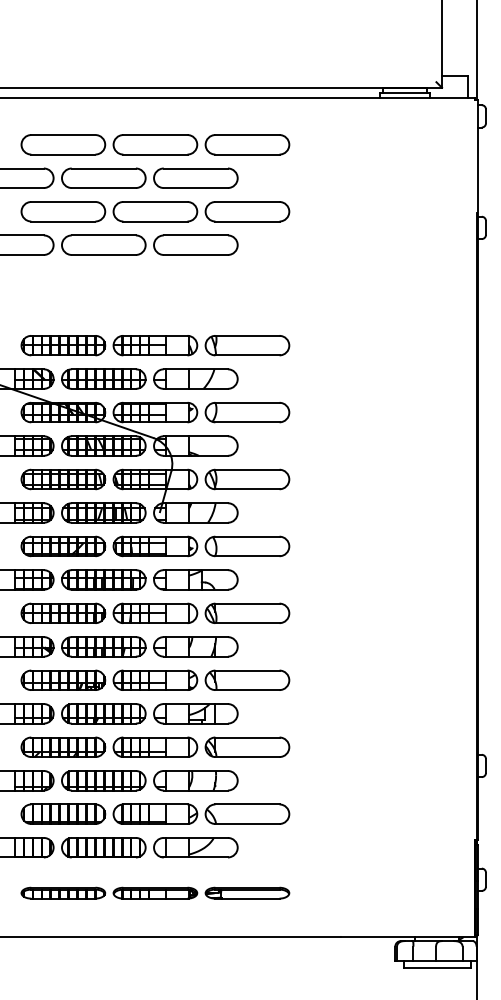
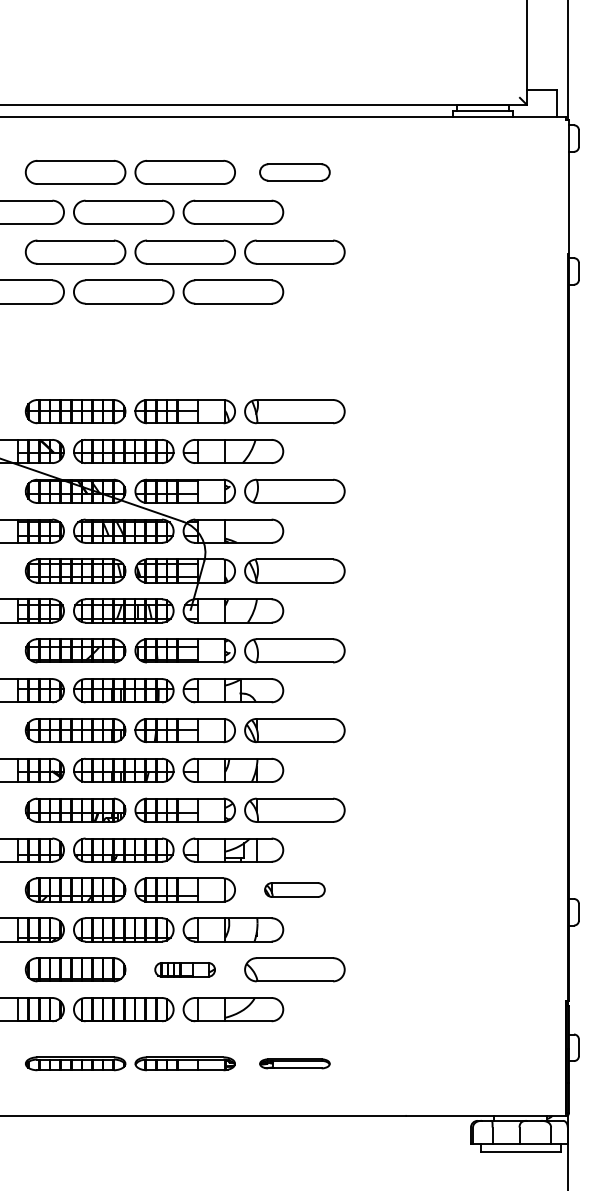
part: (247, 144) -> (294, 172), size x0.7
part: (247, 746) -> (294, 889), size x0.6
part: (154, 814) -> (184, 969), size x0.6
part: (247, 892) -> (294, 1063), size x0.7

